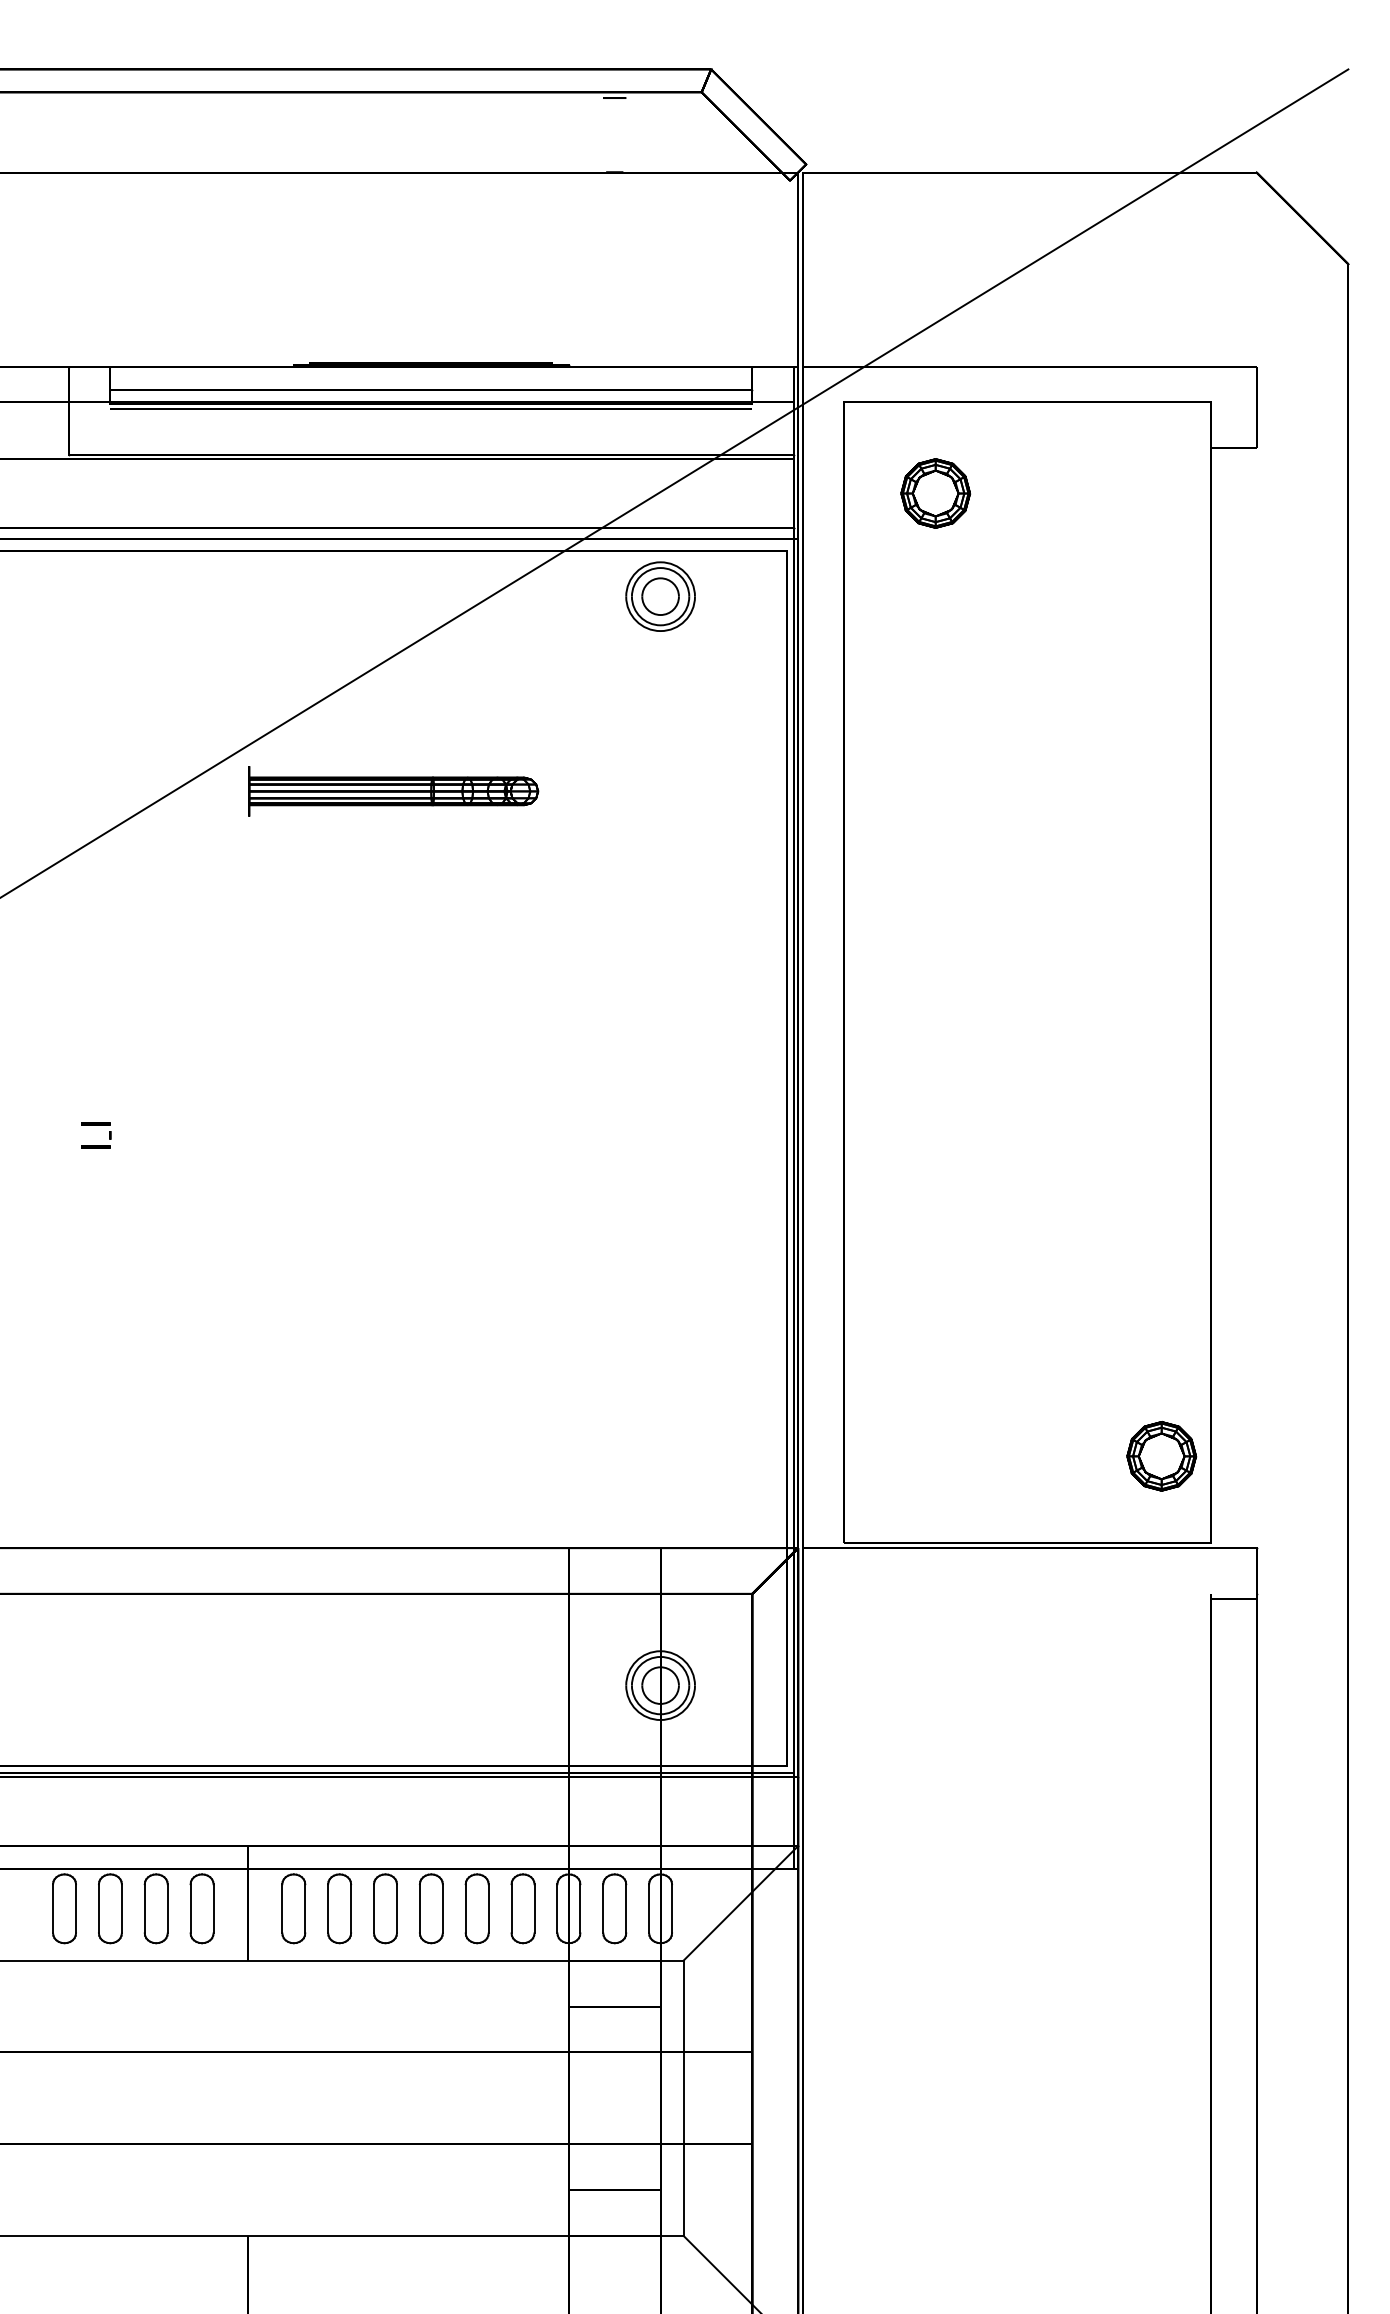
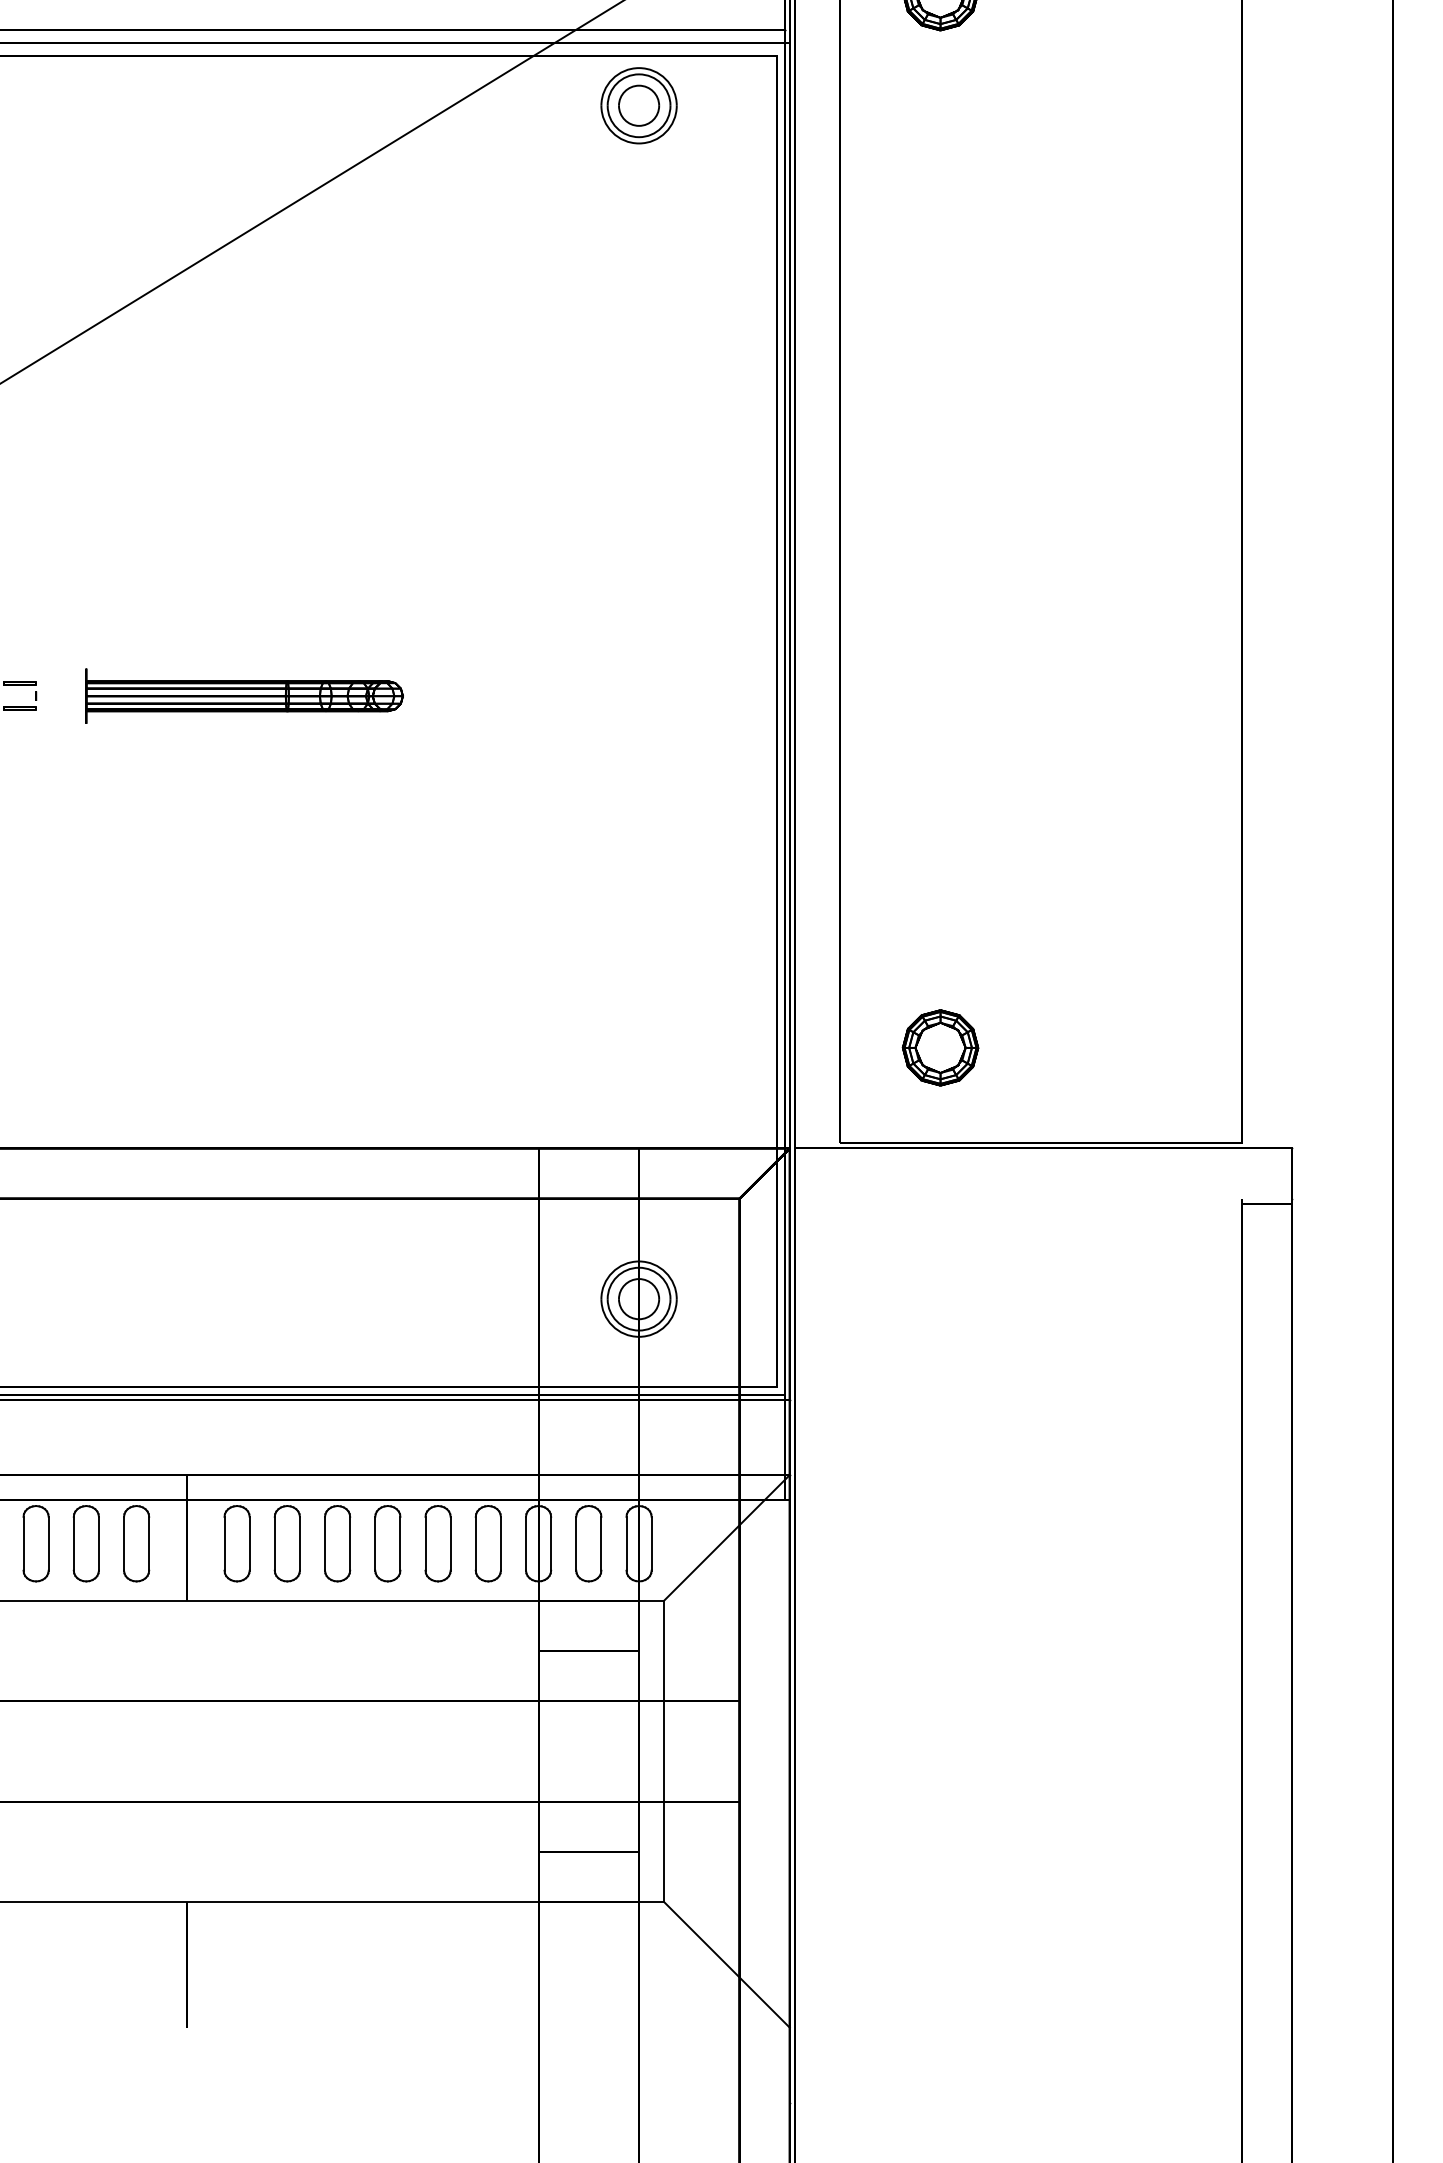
part: (393, 791) -> (244, 696), moved
part: (1161, 1455) -> (940, 1046), moved

